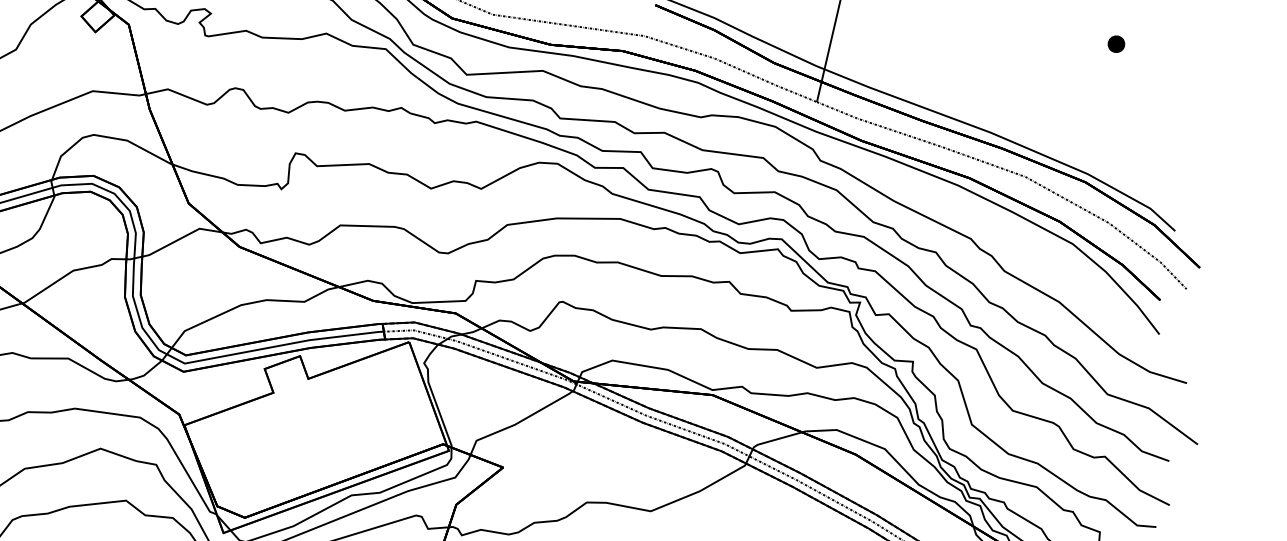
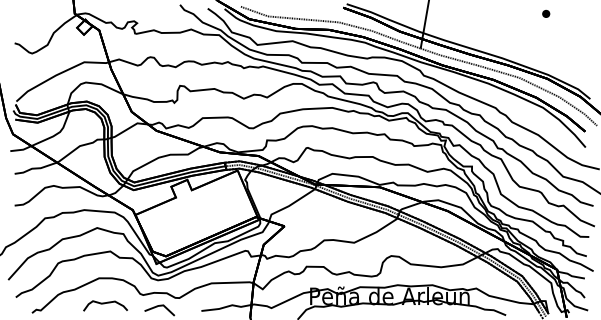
part: (1117, 43) -> (546, 13), moved

